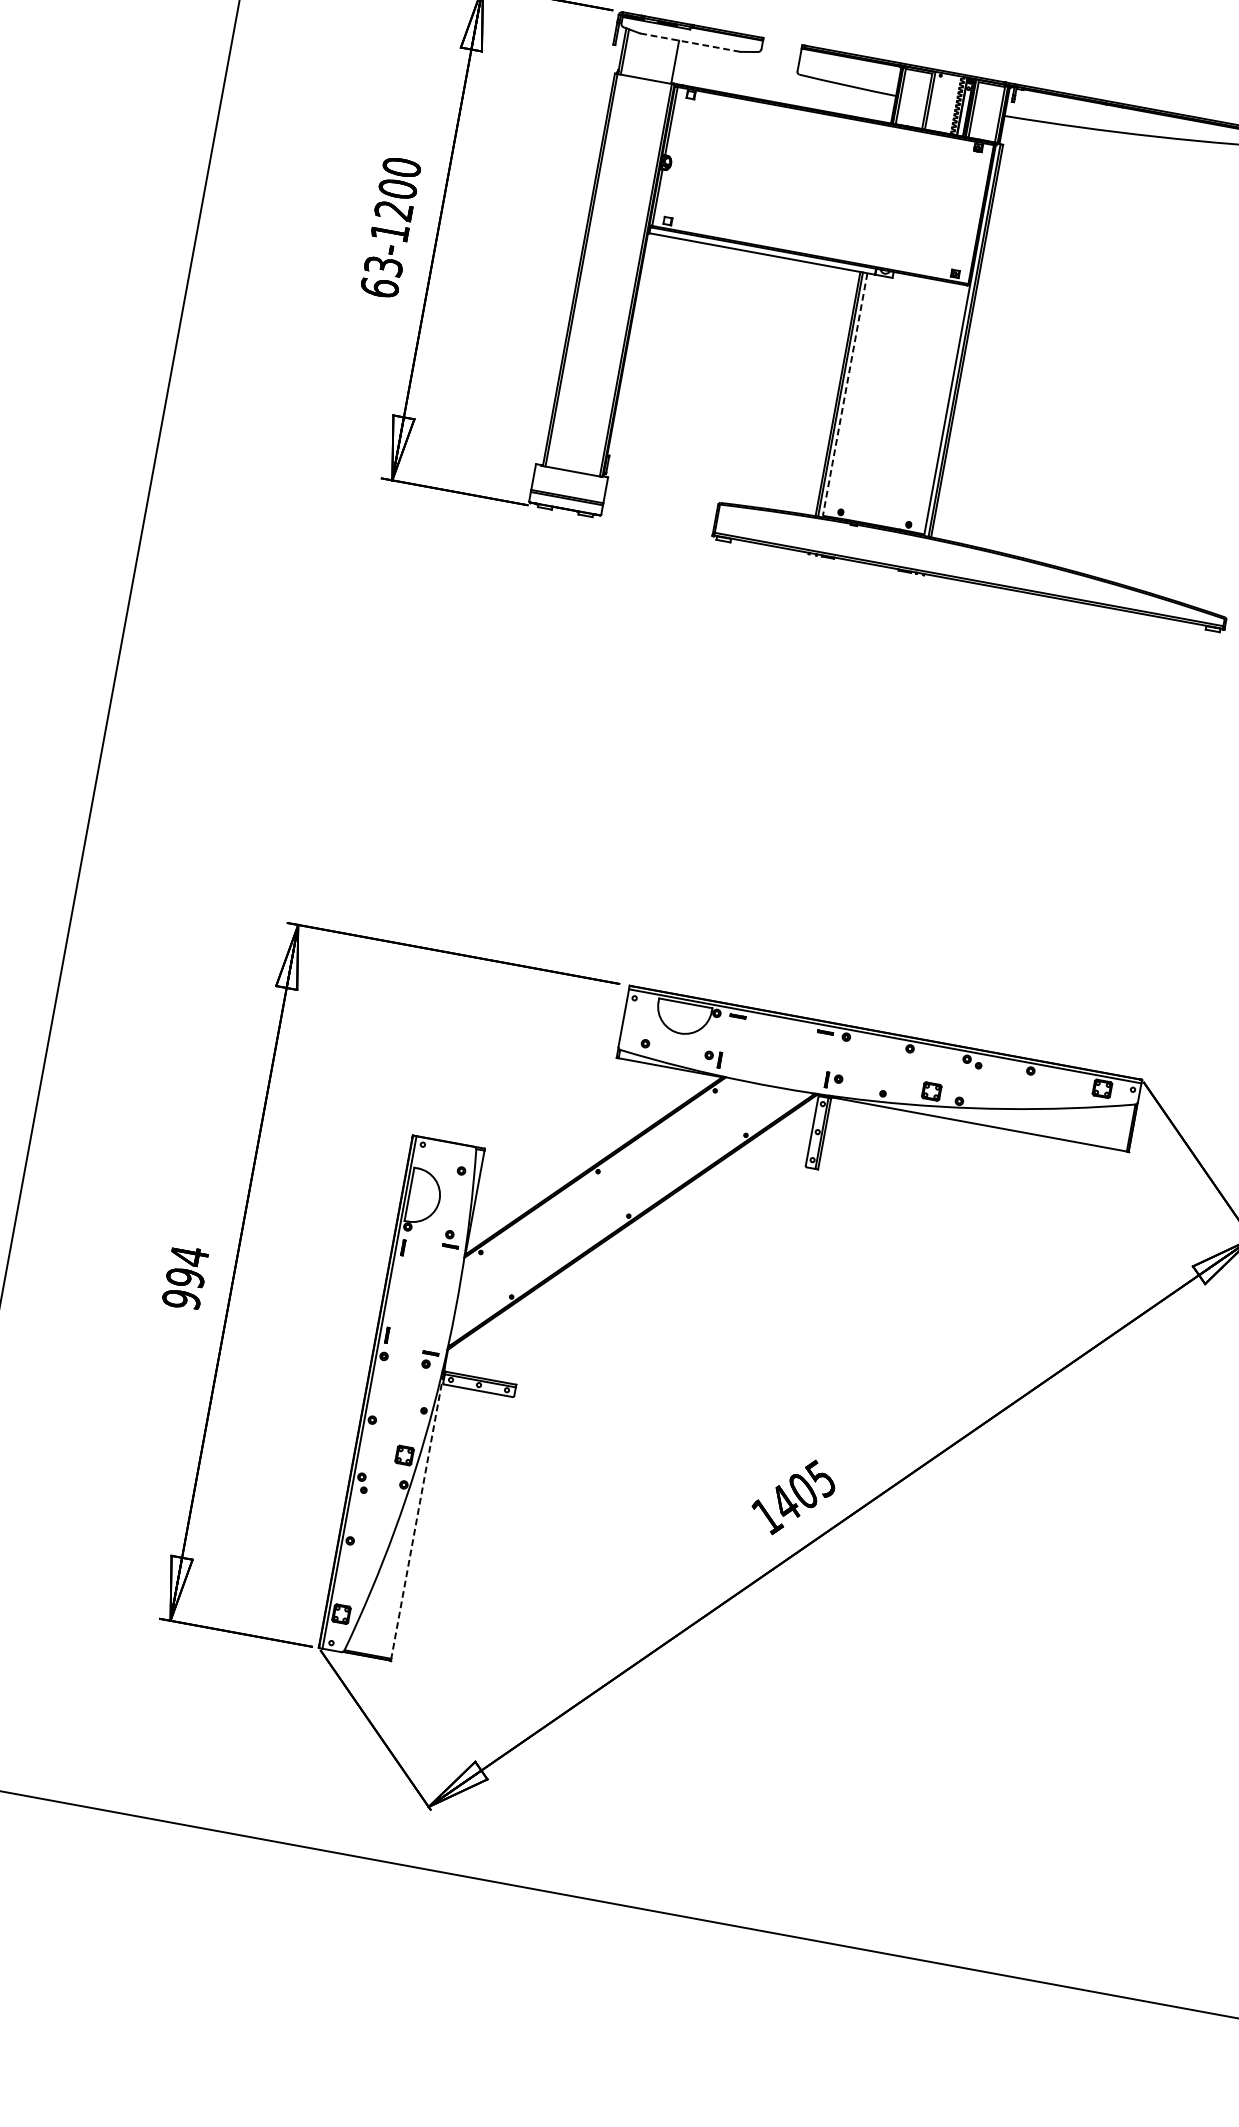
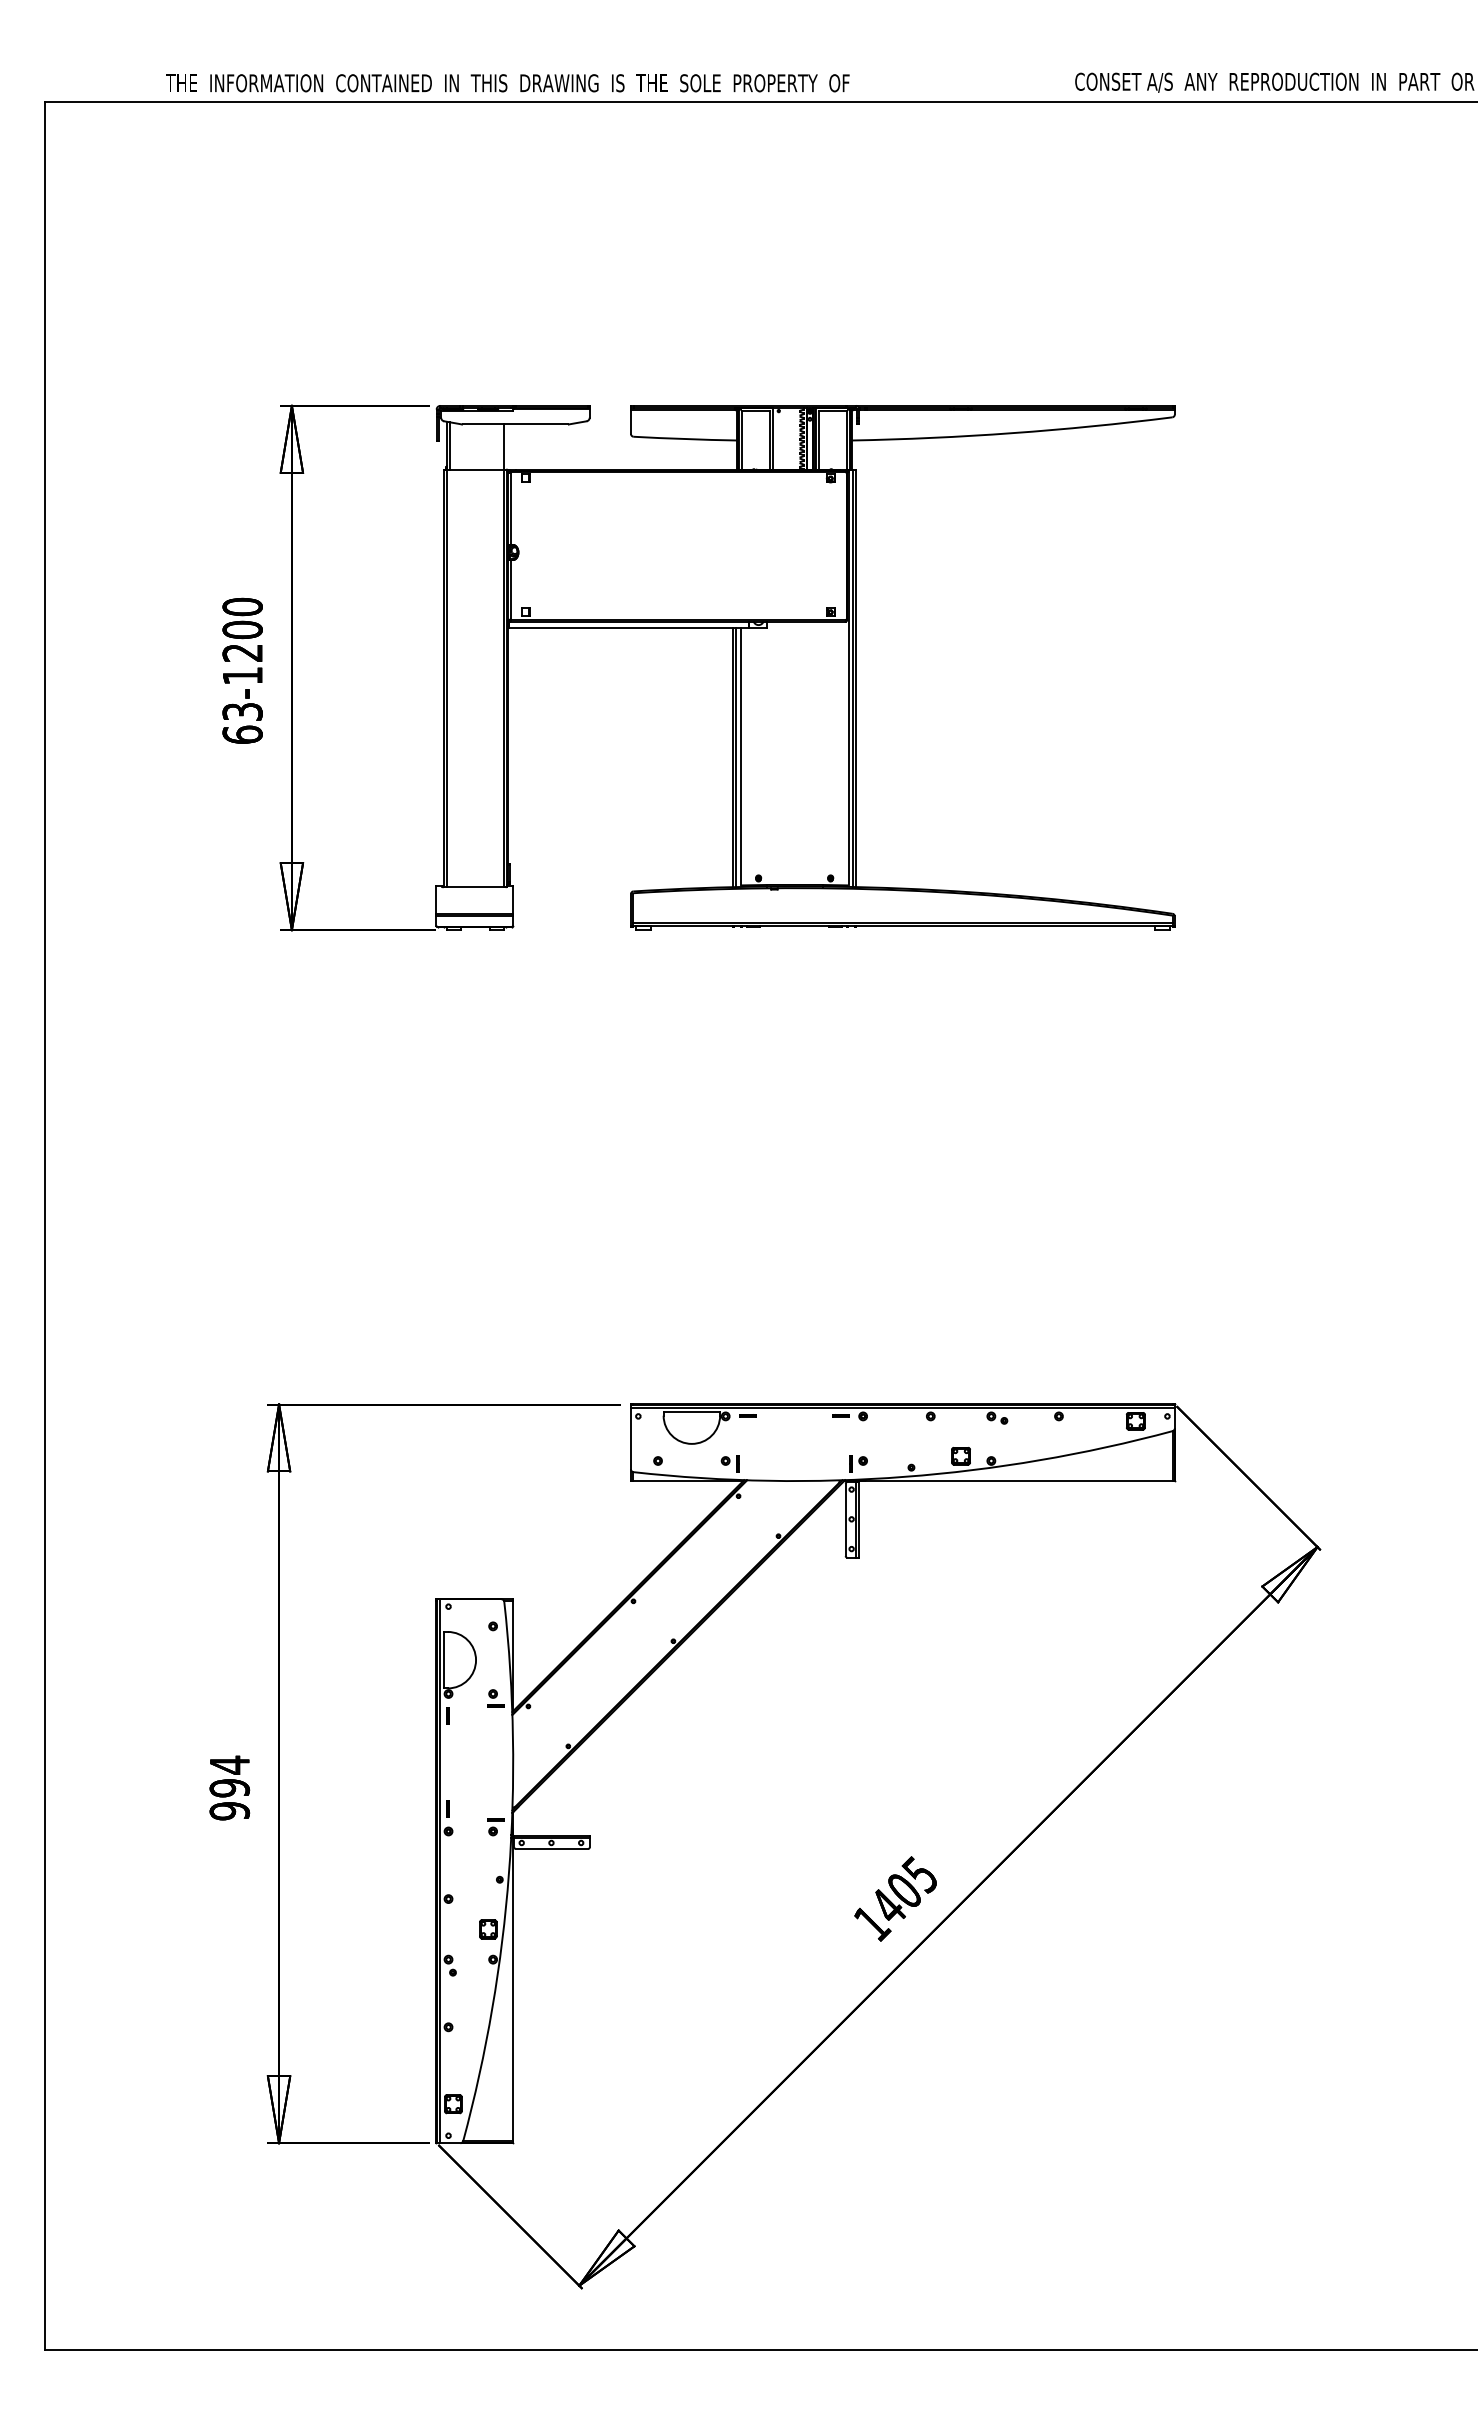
line: (690, 42) -> (515, 424), dashed -> solid
line: (844, 394) -> (740, 756), dashed -> solid
line: (417, 1516) -> (512, 1989), dashed -> solid

